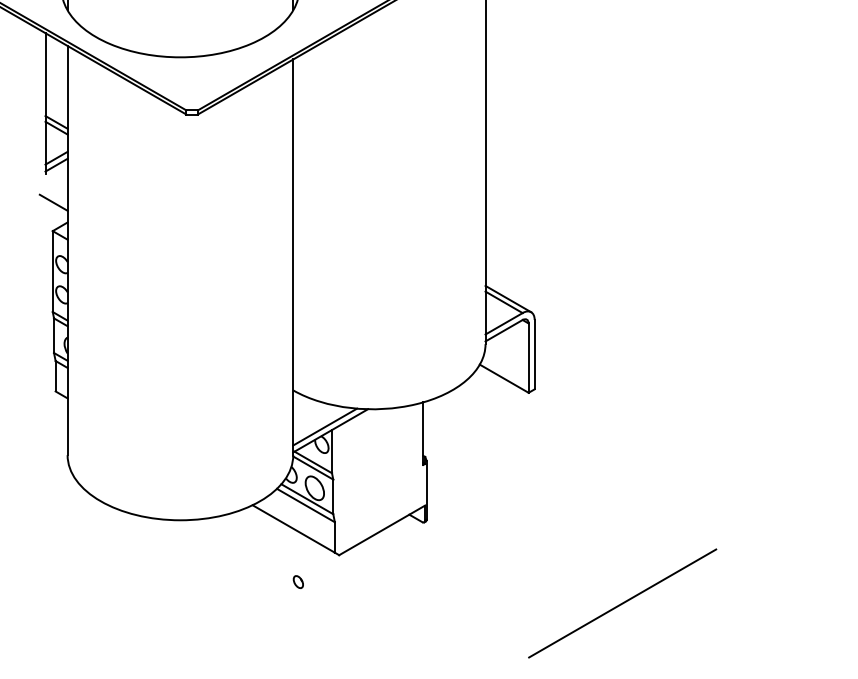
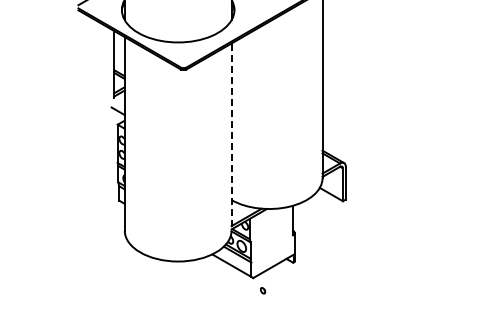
line: (293, 258) -> (231, 137), solid -> dashed
part: (299, 581) -> (263, 290), moved
line: (622, 602) -> (387, 300), removed

